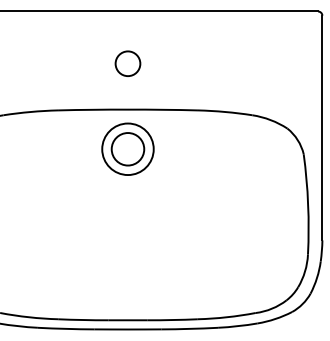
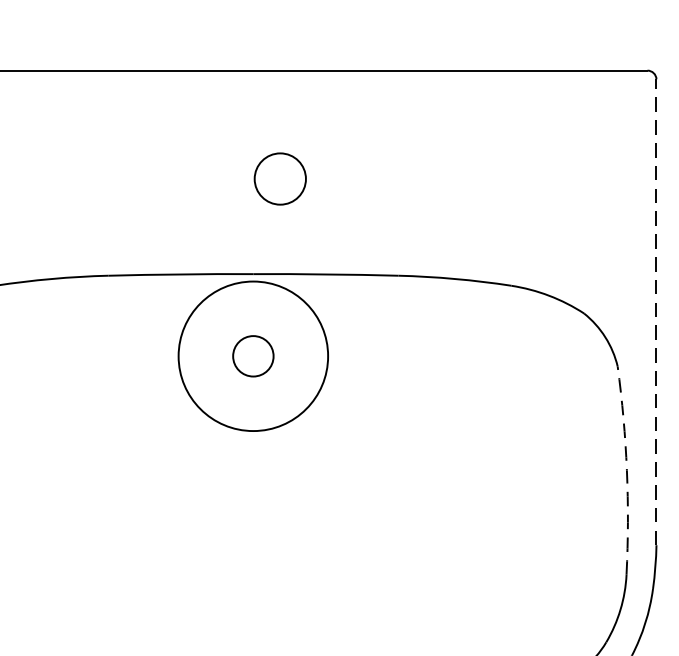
circle: (127, 63) -> (279, 178), moved
line: (322, 127) -> (656, 311), solid -> dashed
circle: (127, 149) -> (252, 356), size x0.6
circle: (127, 149) -> (252, 356), size x1.4
arc: (308, 204) -> (627, 470), solid -> dashed

